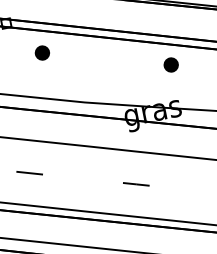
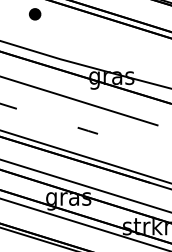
part: (171, 65) -> (133, 43), removed

